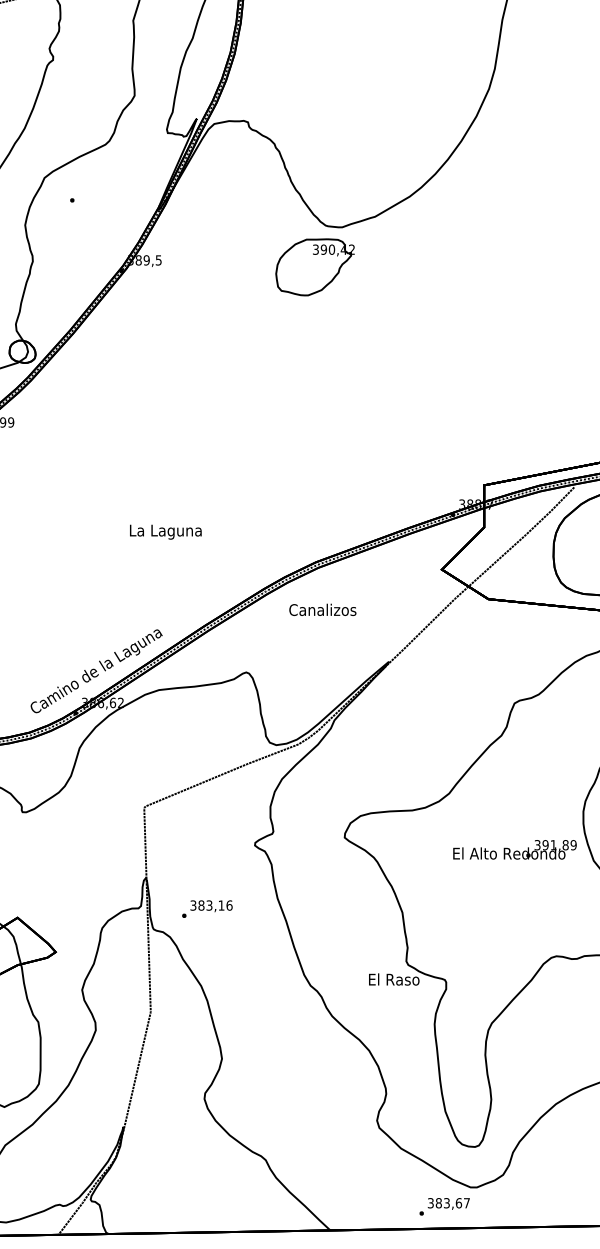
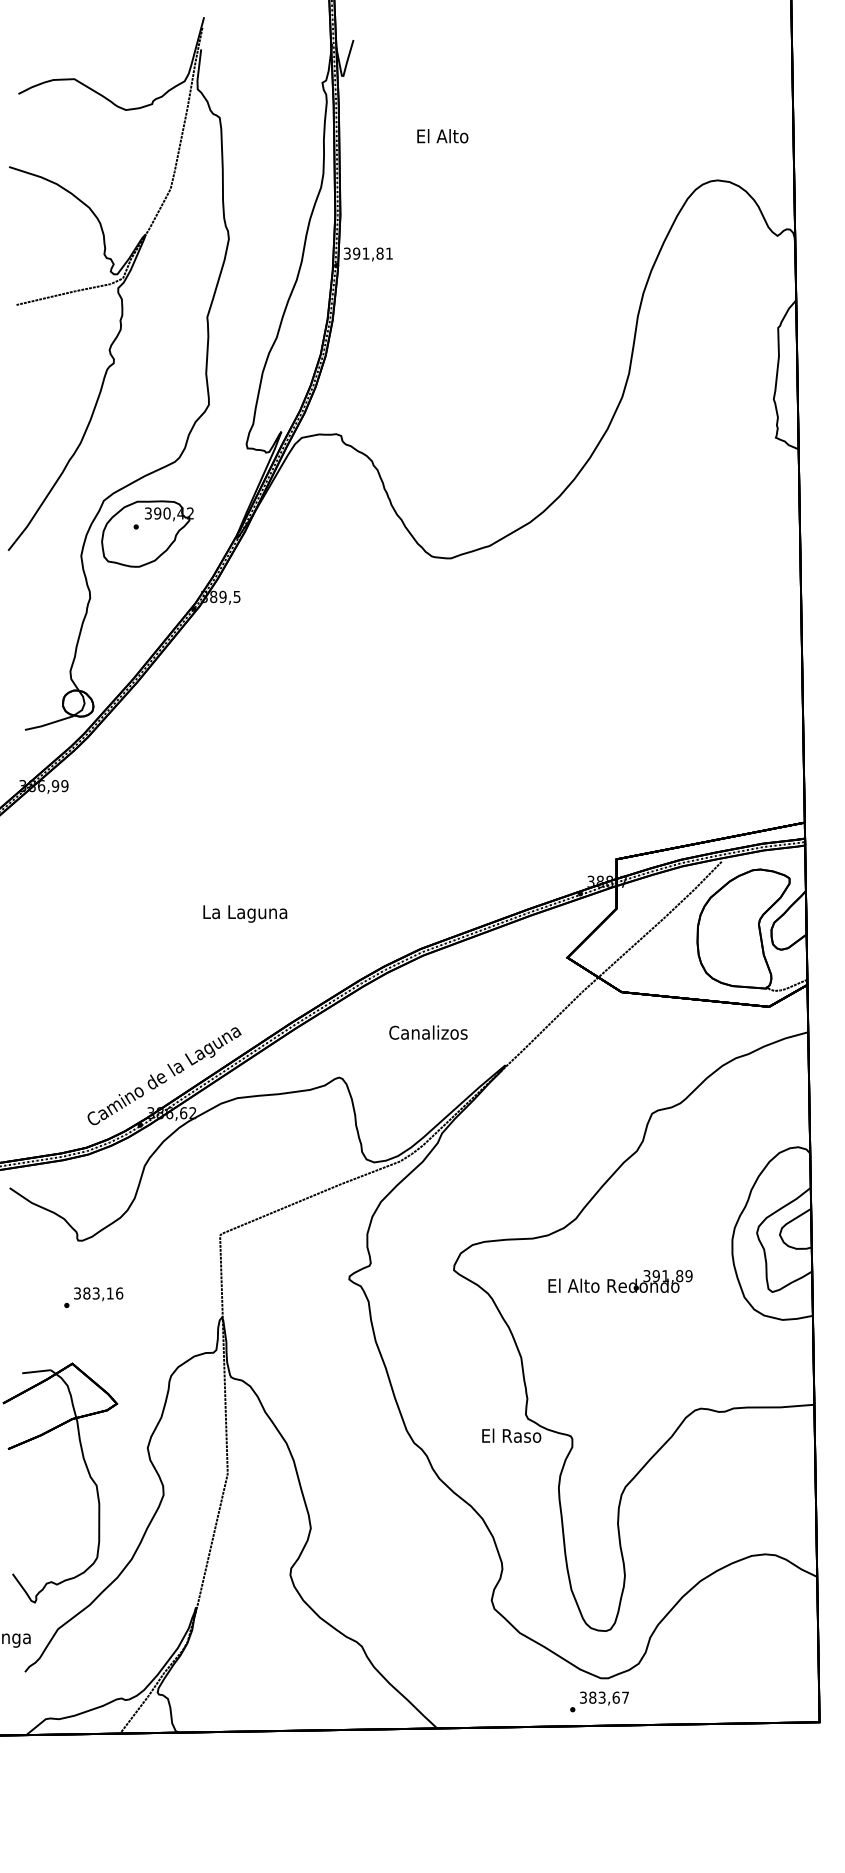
part: (315, 266) -> (147, 533), moved
text: (322, 609) -> (428, 1032), moved
text: (514, 849) -> (620, 1281), moved
text: (207, 908) -> (93, 1297), moved
text: (444, 1206) -> (599, 1701), moved

